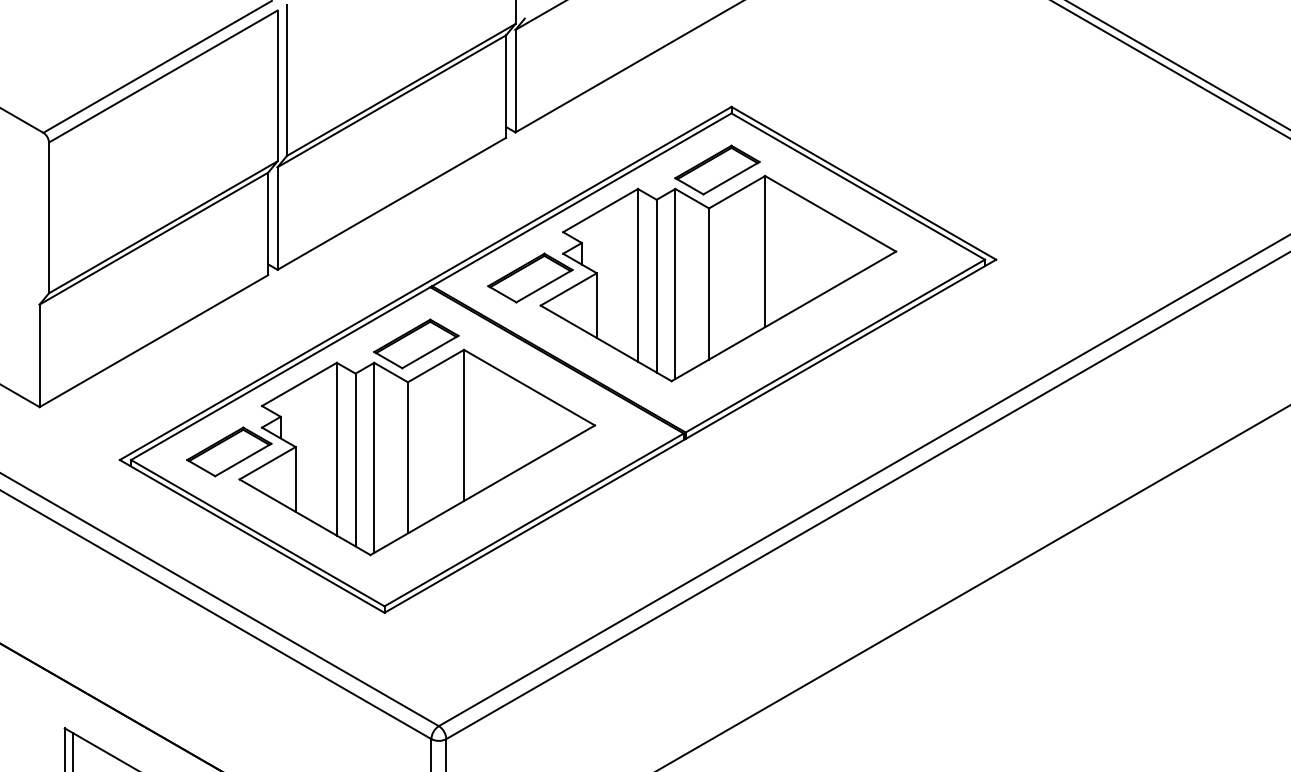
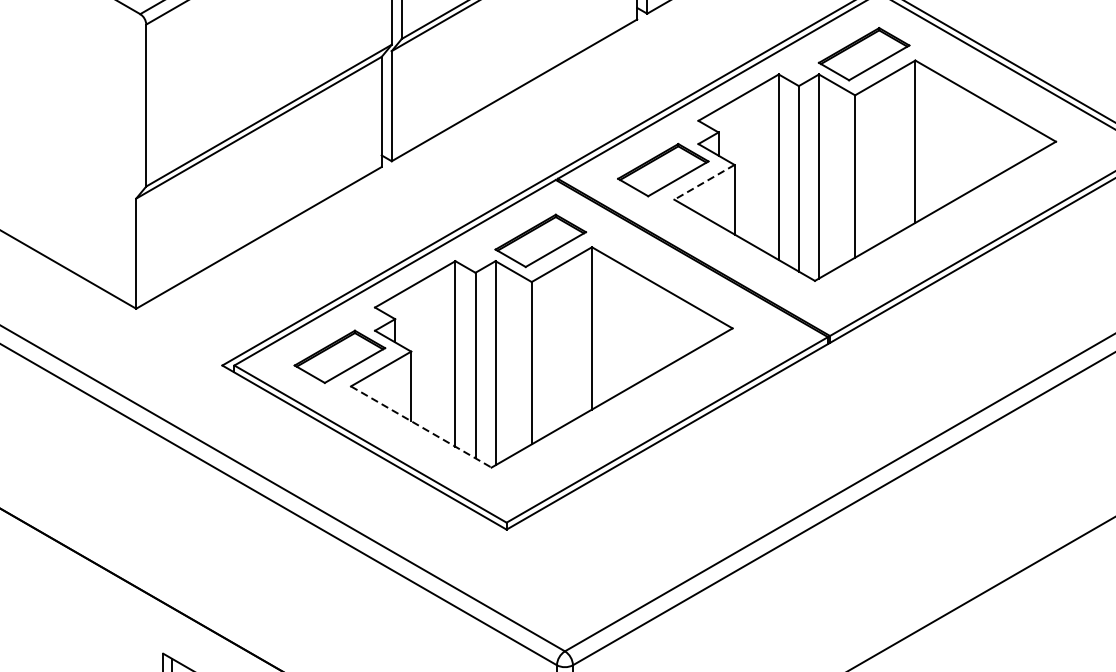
line: (568, 289) -> (704, 182), solid -> dashed
line: (305, 517) -> (421, 427), solid -> dashed

